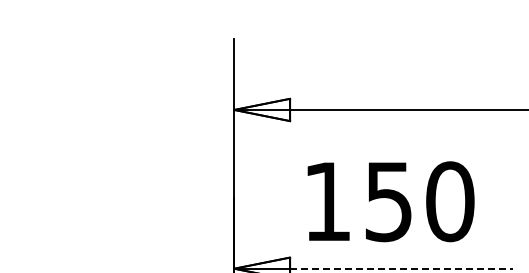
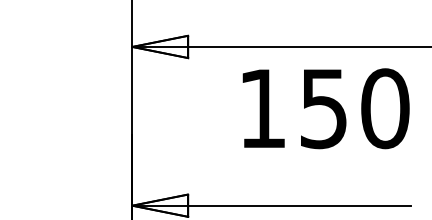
text: (390, 201) -> (325, 108), moved
line: (401, 268) -> (299, 205), dashed -> solid

